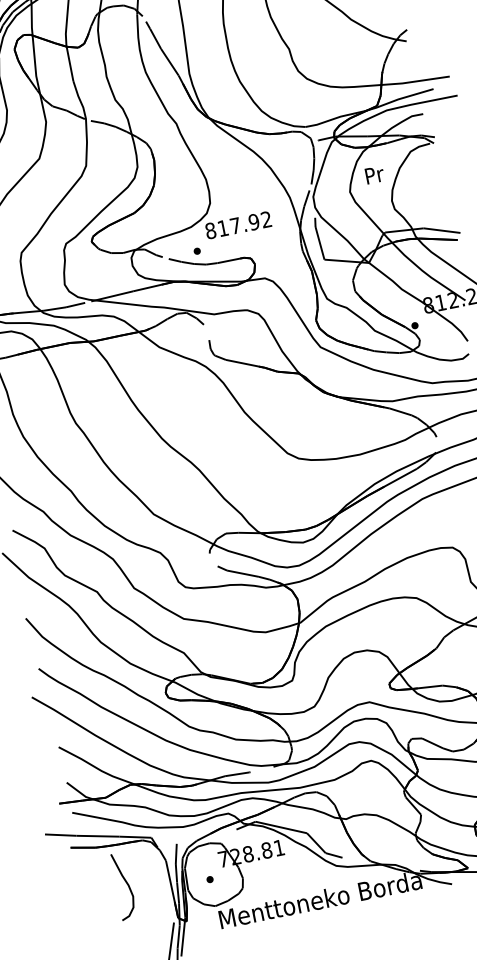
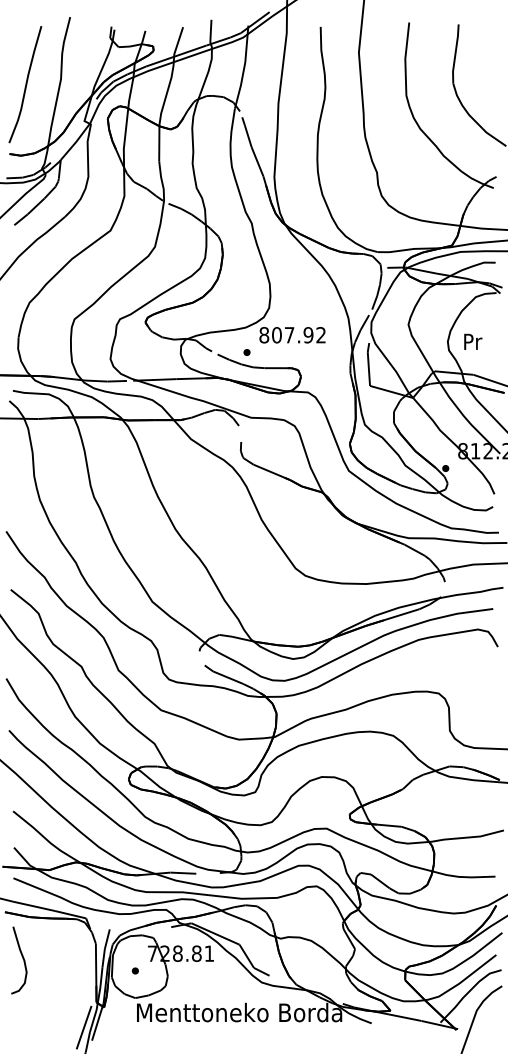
text: (375, 174) -> (473, 341), moved
text: (222, 228) -> (276, 335), 817.92 -> 807.92
curve: (126, 883) -> (22, 958), moved

